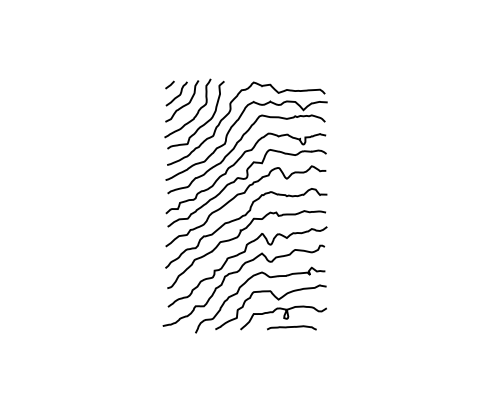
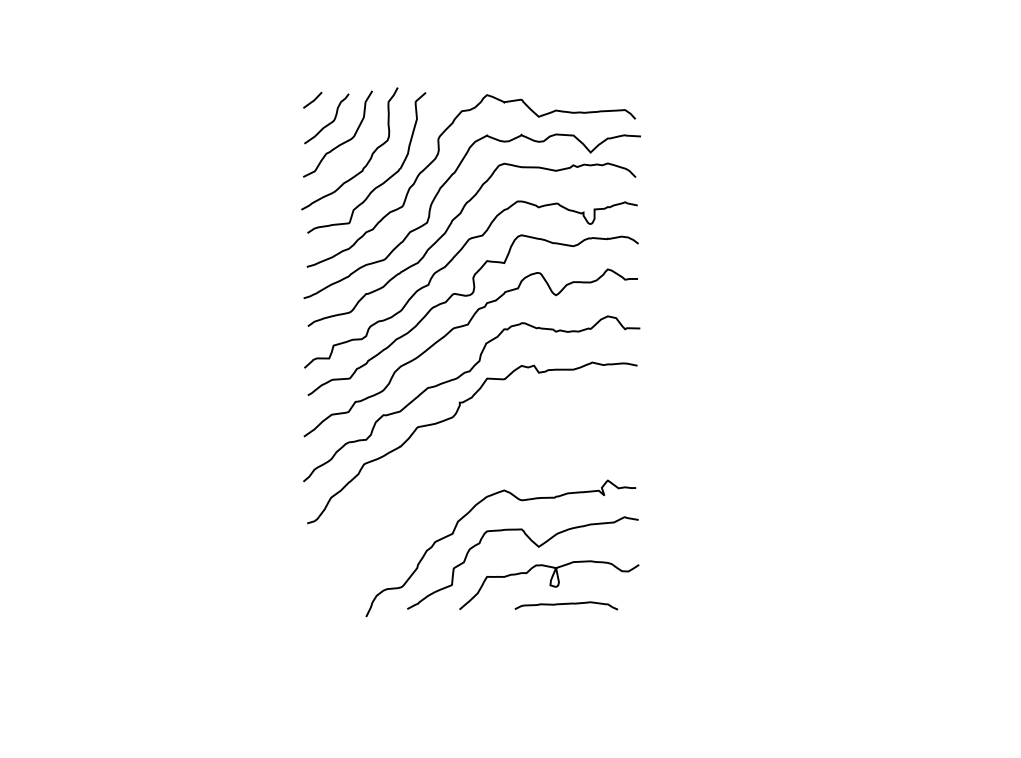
part: (239, 271) -> (457, 488), removed

